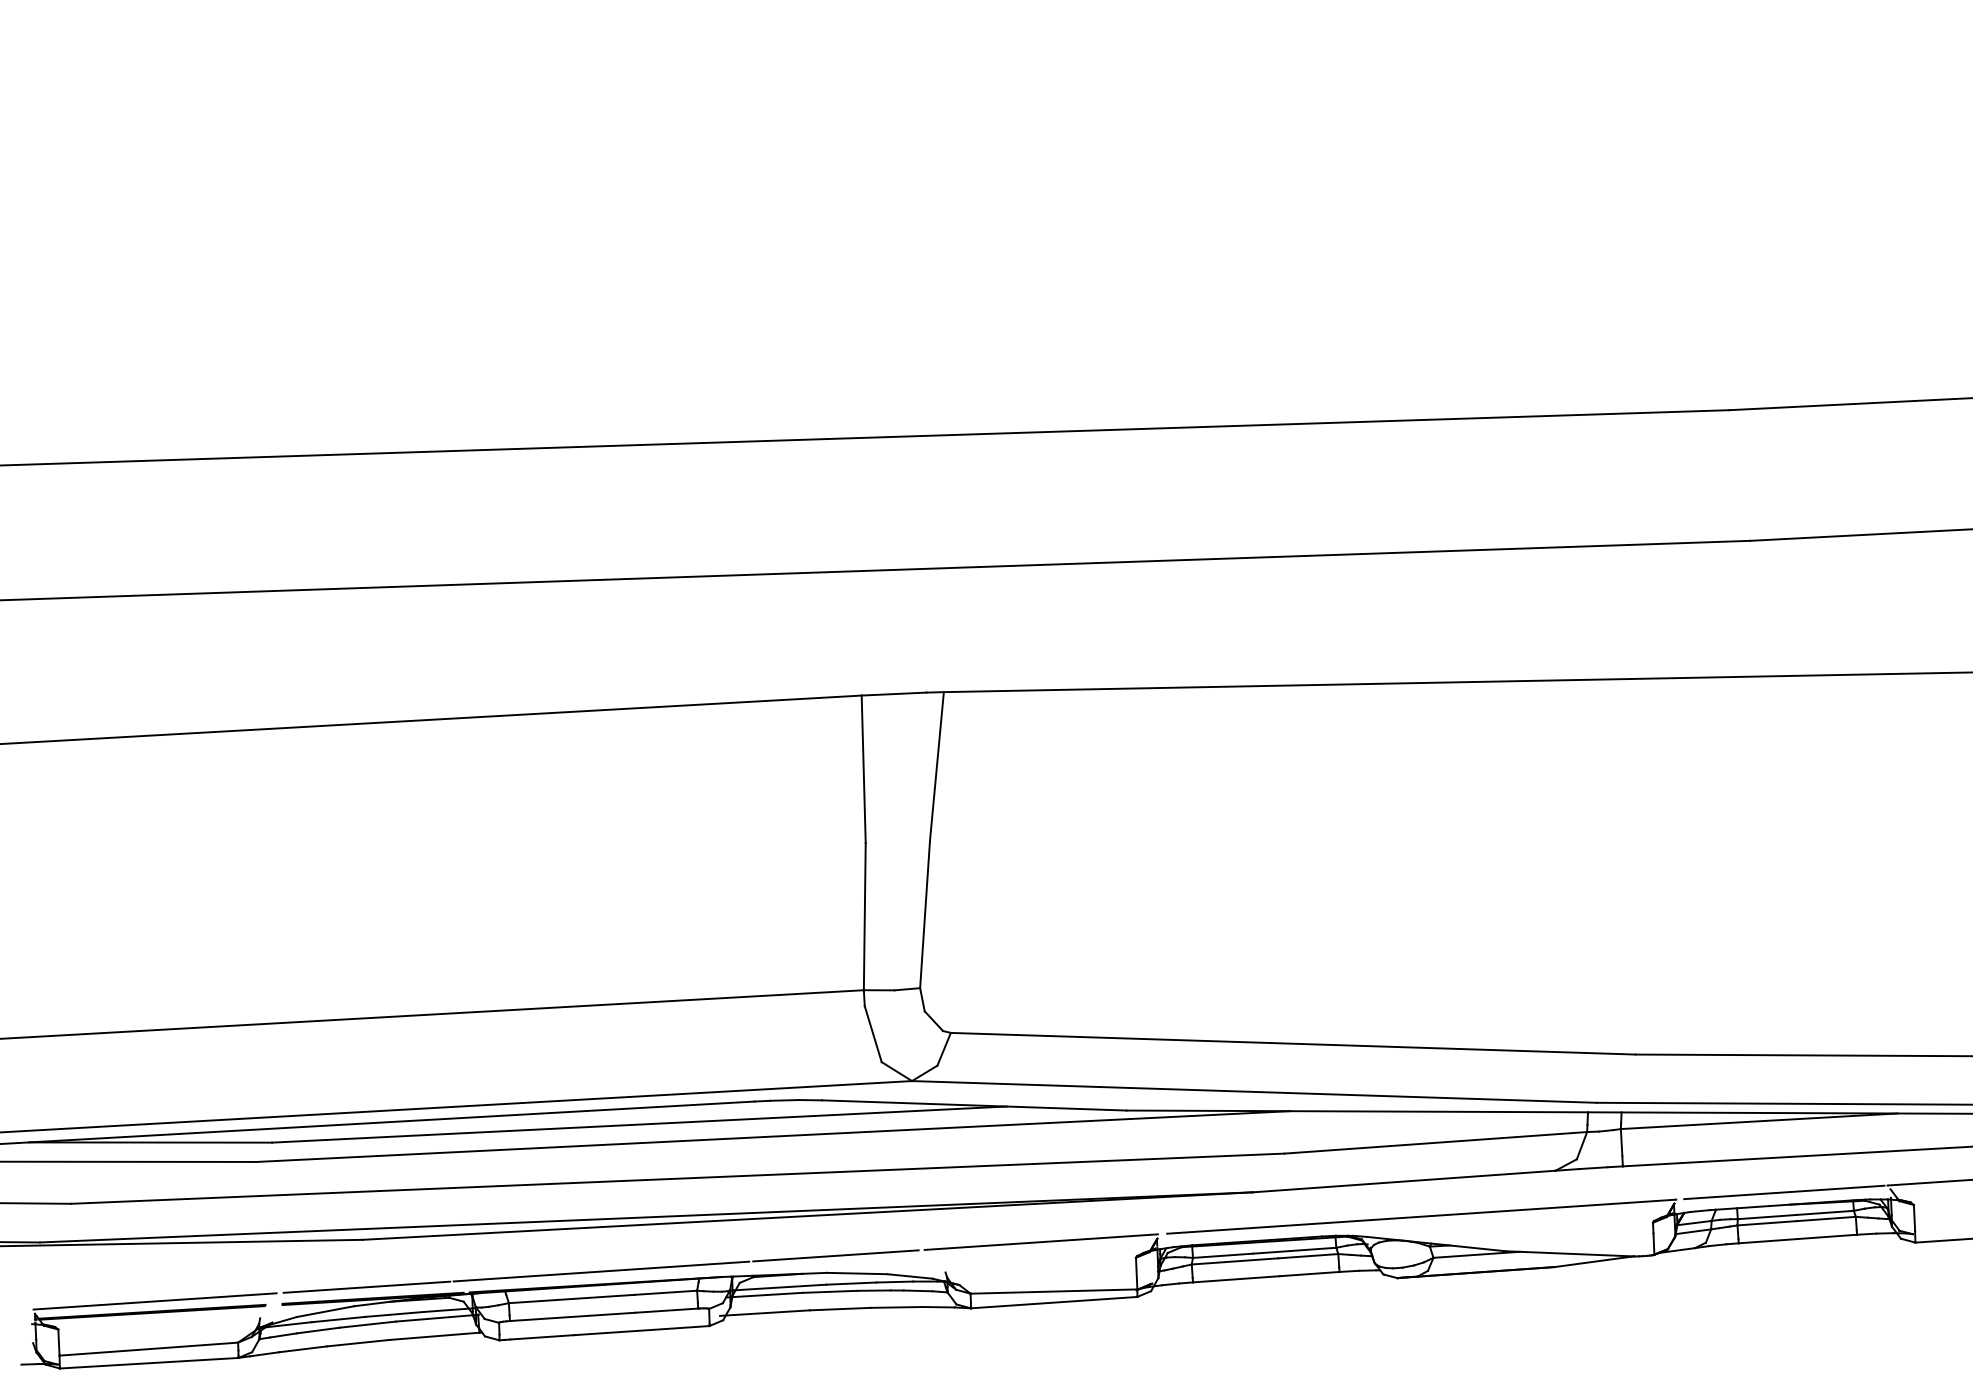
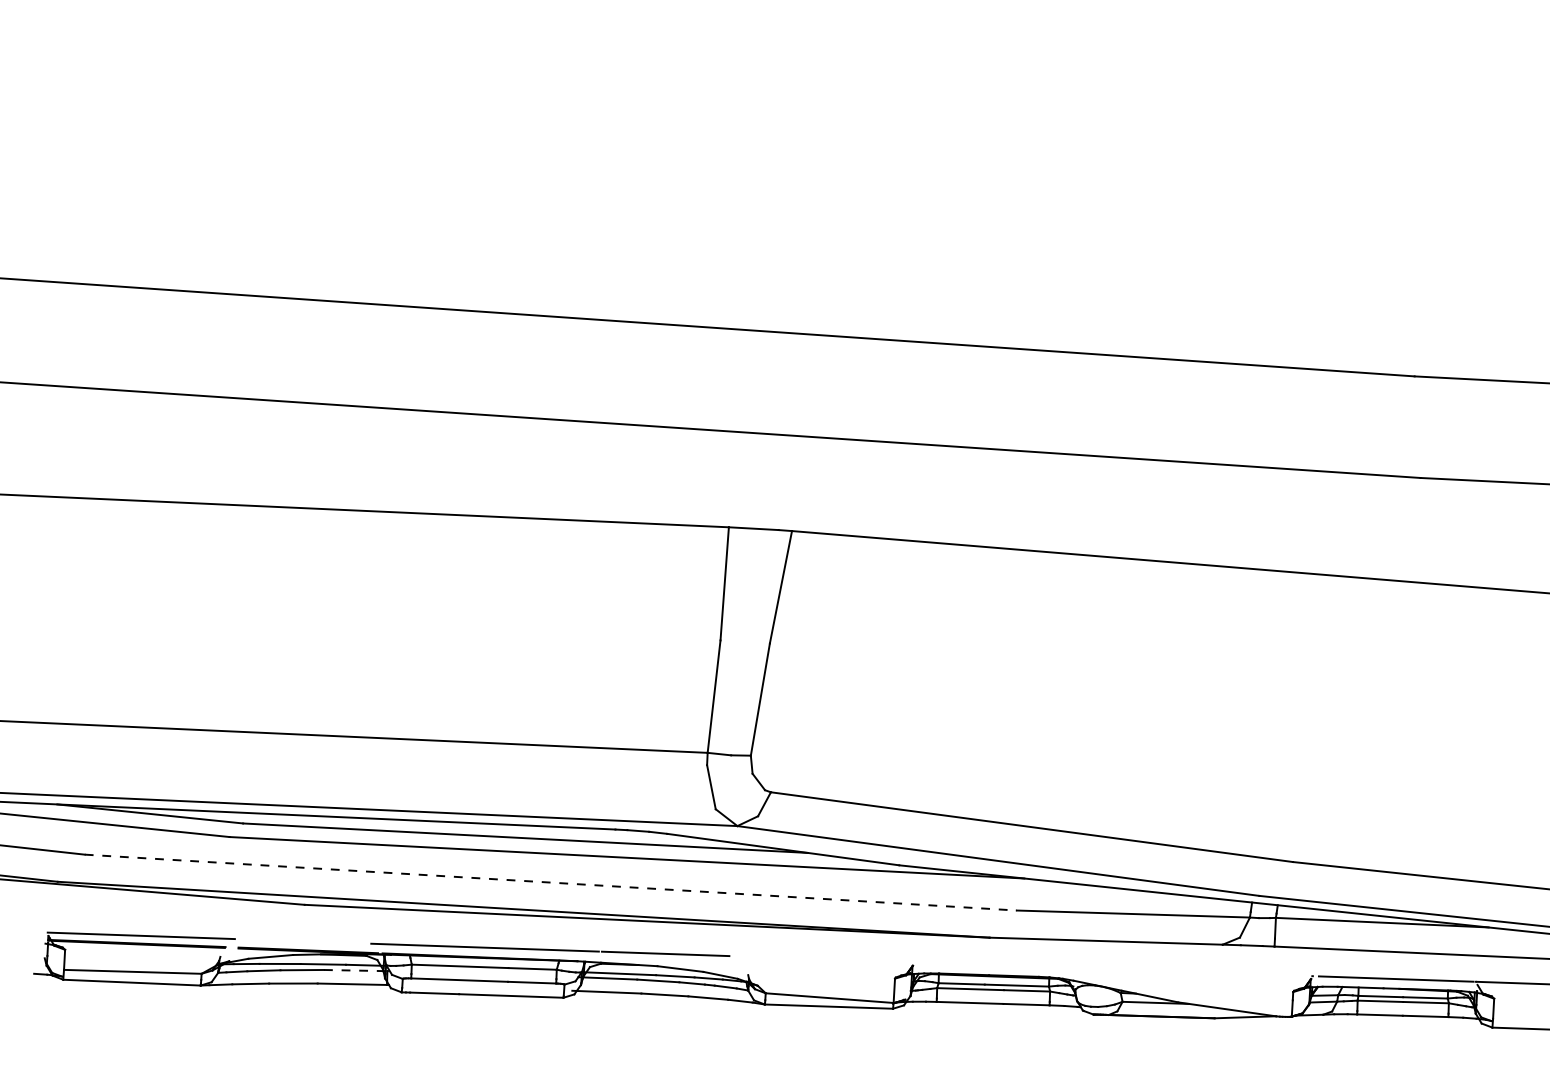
line: (677, 1178) -> (550, 882), solid -> dashed
line: (1420, 1216) -> (1115, 969), removed
line: (1040, 1242) -> (823, 959), removed
line: (366, 1287) -> (304, 941), removed
line: (436, 1318) -> (355, 970), solid -> dashed

